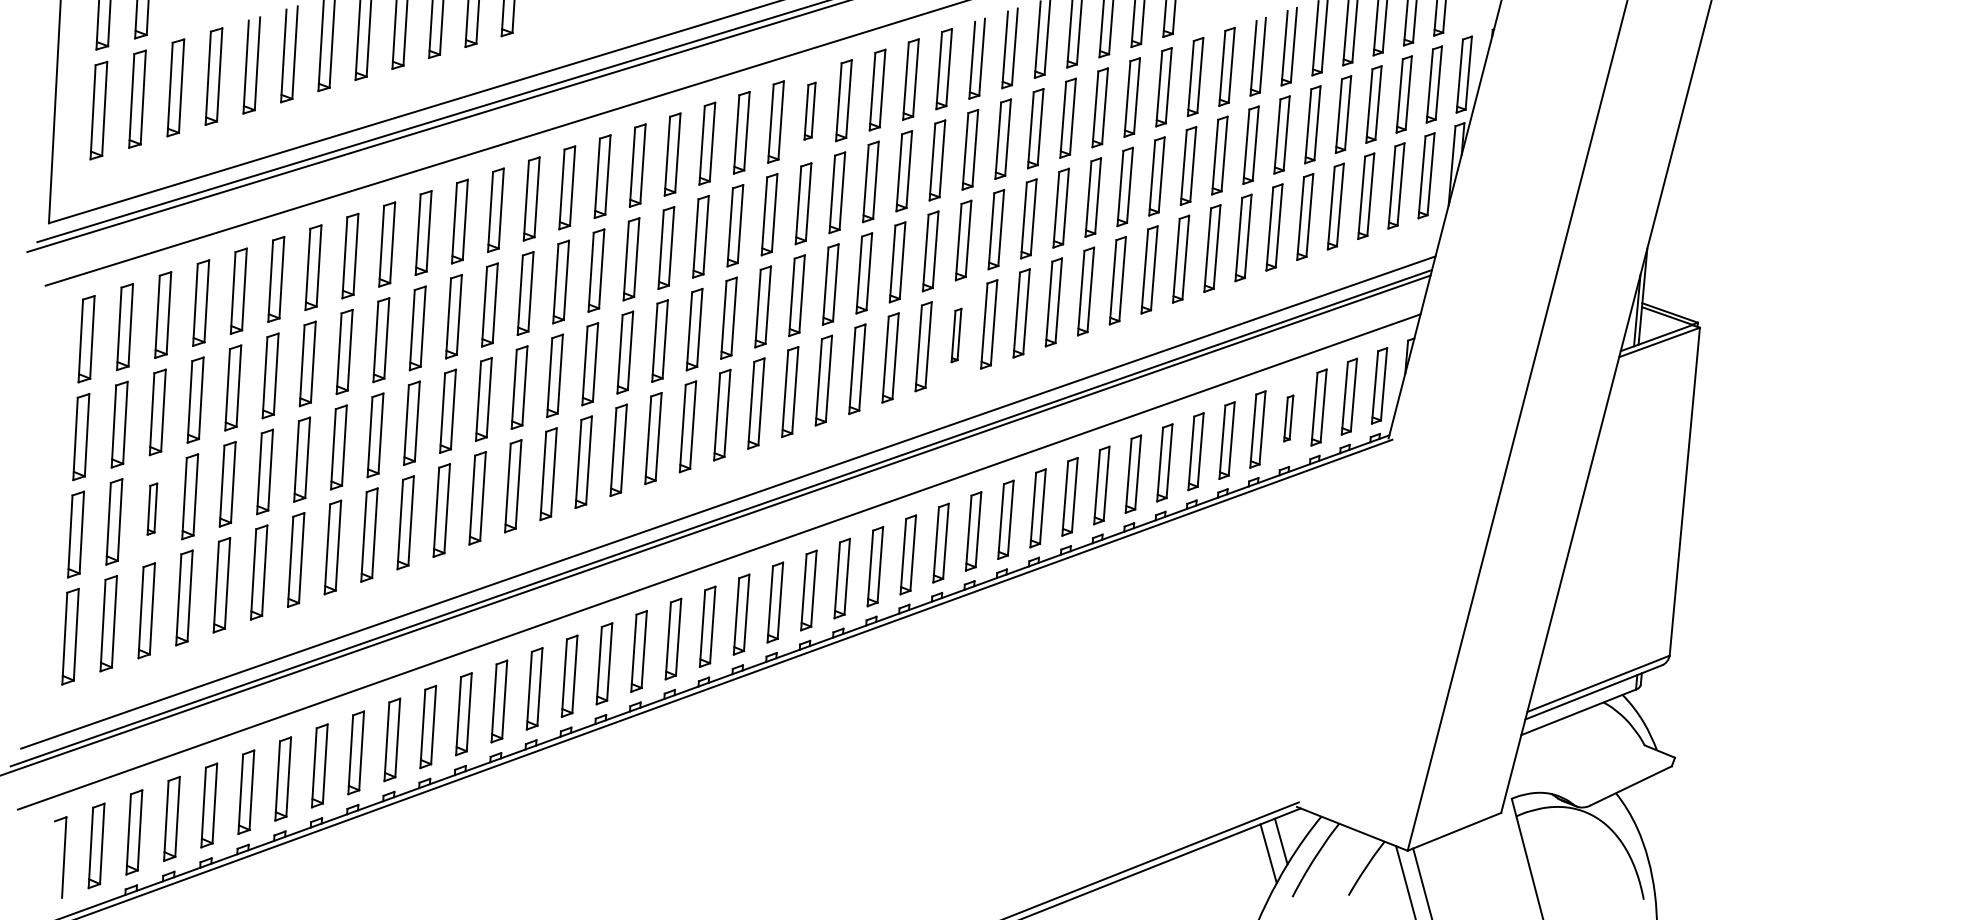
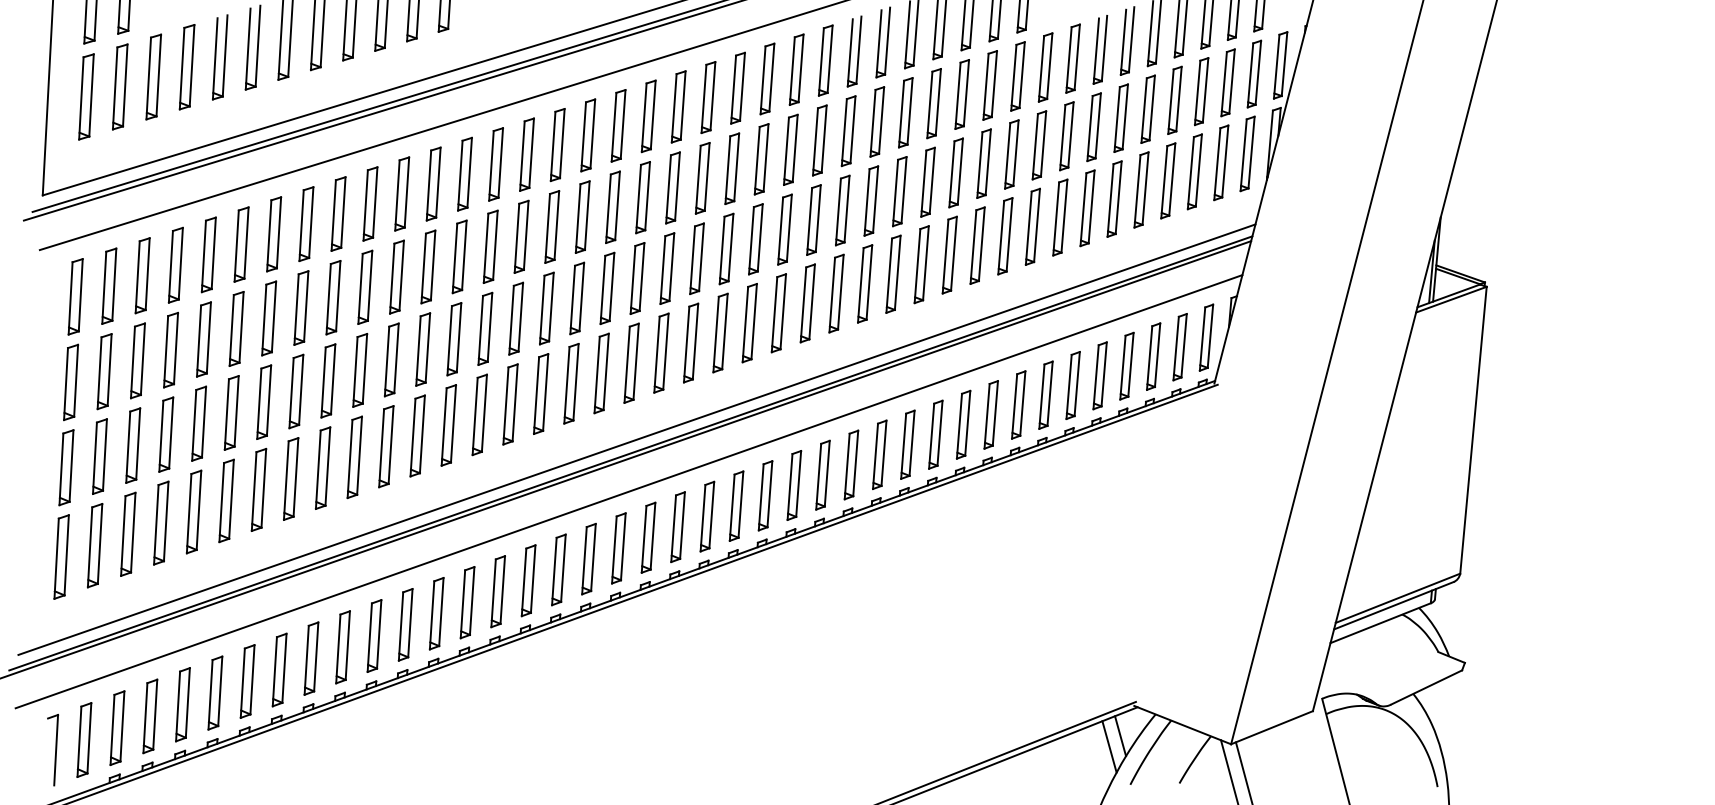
part: (809, 110) -> (707, 96), size x1.43
part: (956, 335) -> (836, 293), size x1.67
part: (1288, 418) -> (1126, 366), size x1.67
part: (152, 508) -> (133, 444), size x1.67

